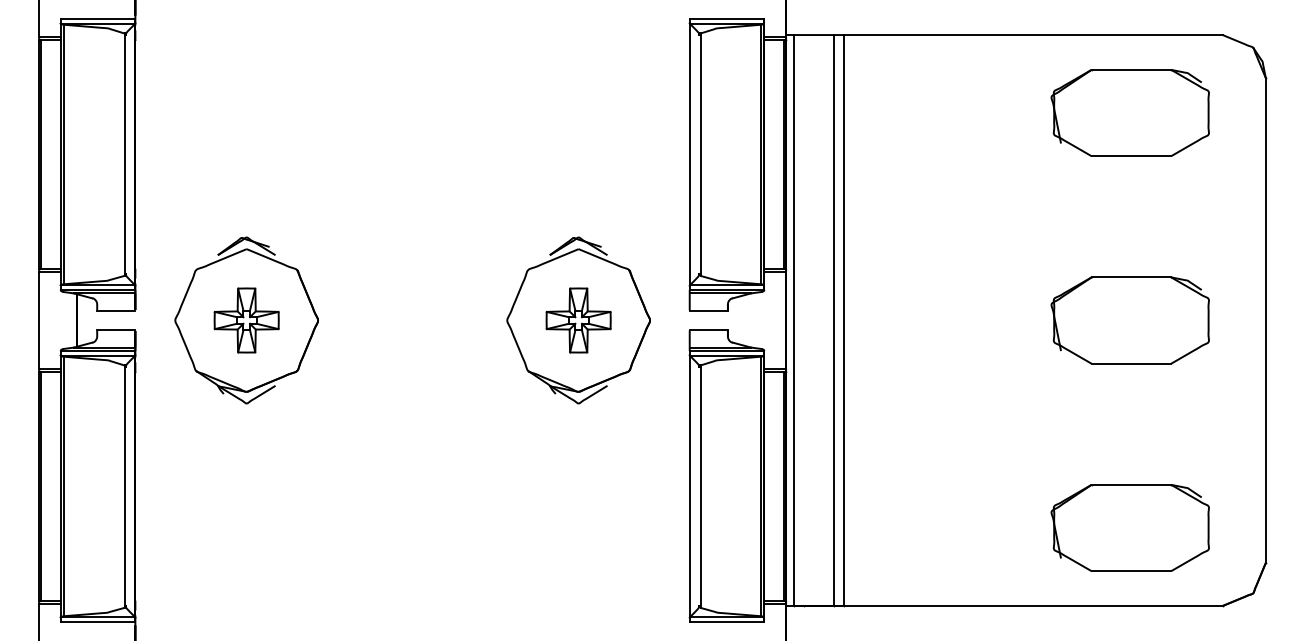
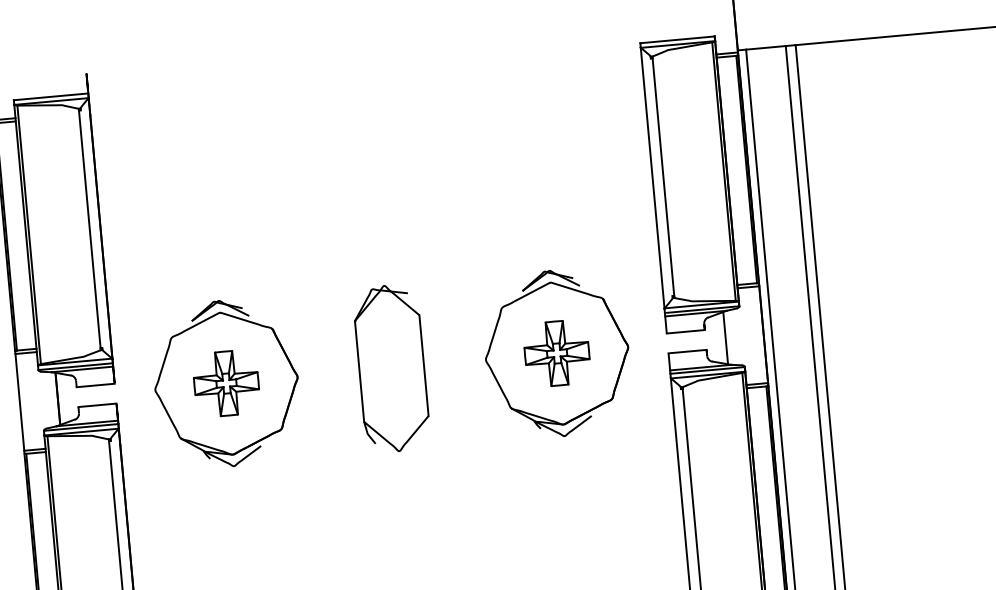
part: (412, 320) -> (391, 368), added
line: (747, 320) -> (725, 338), added

